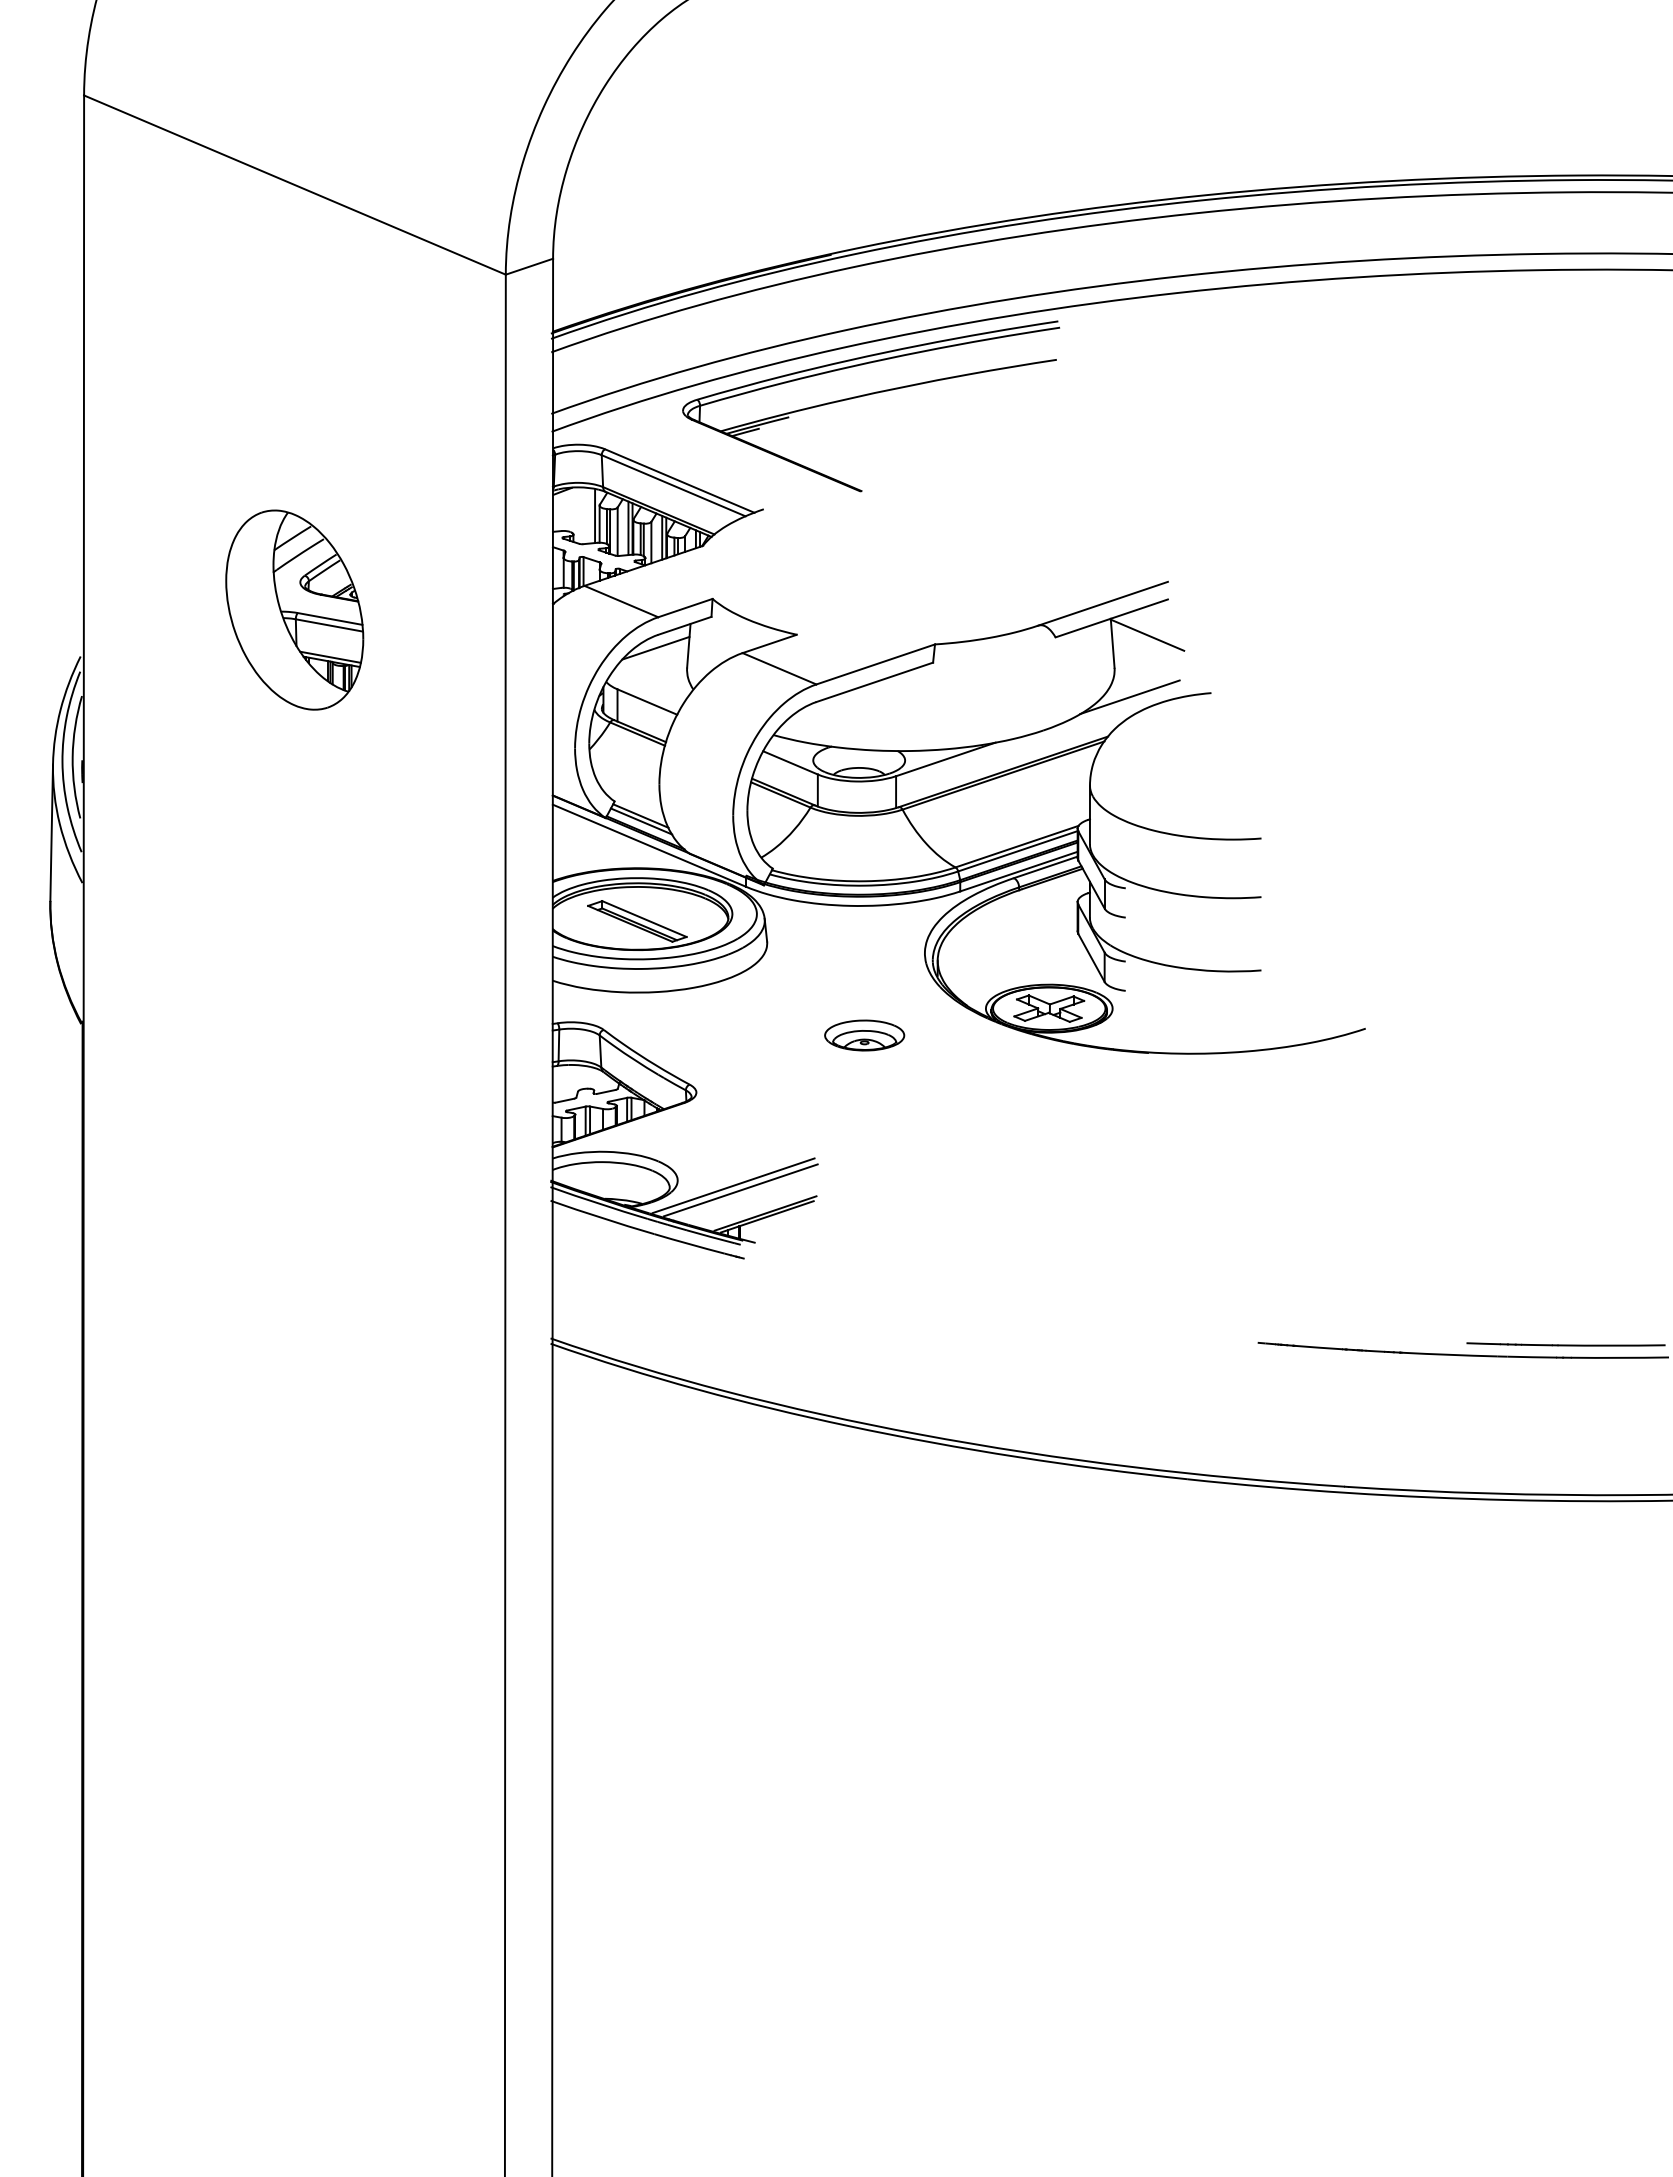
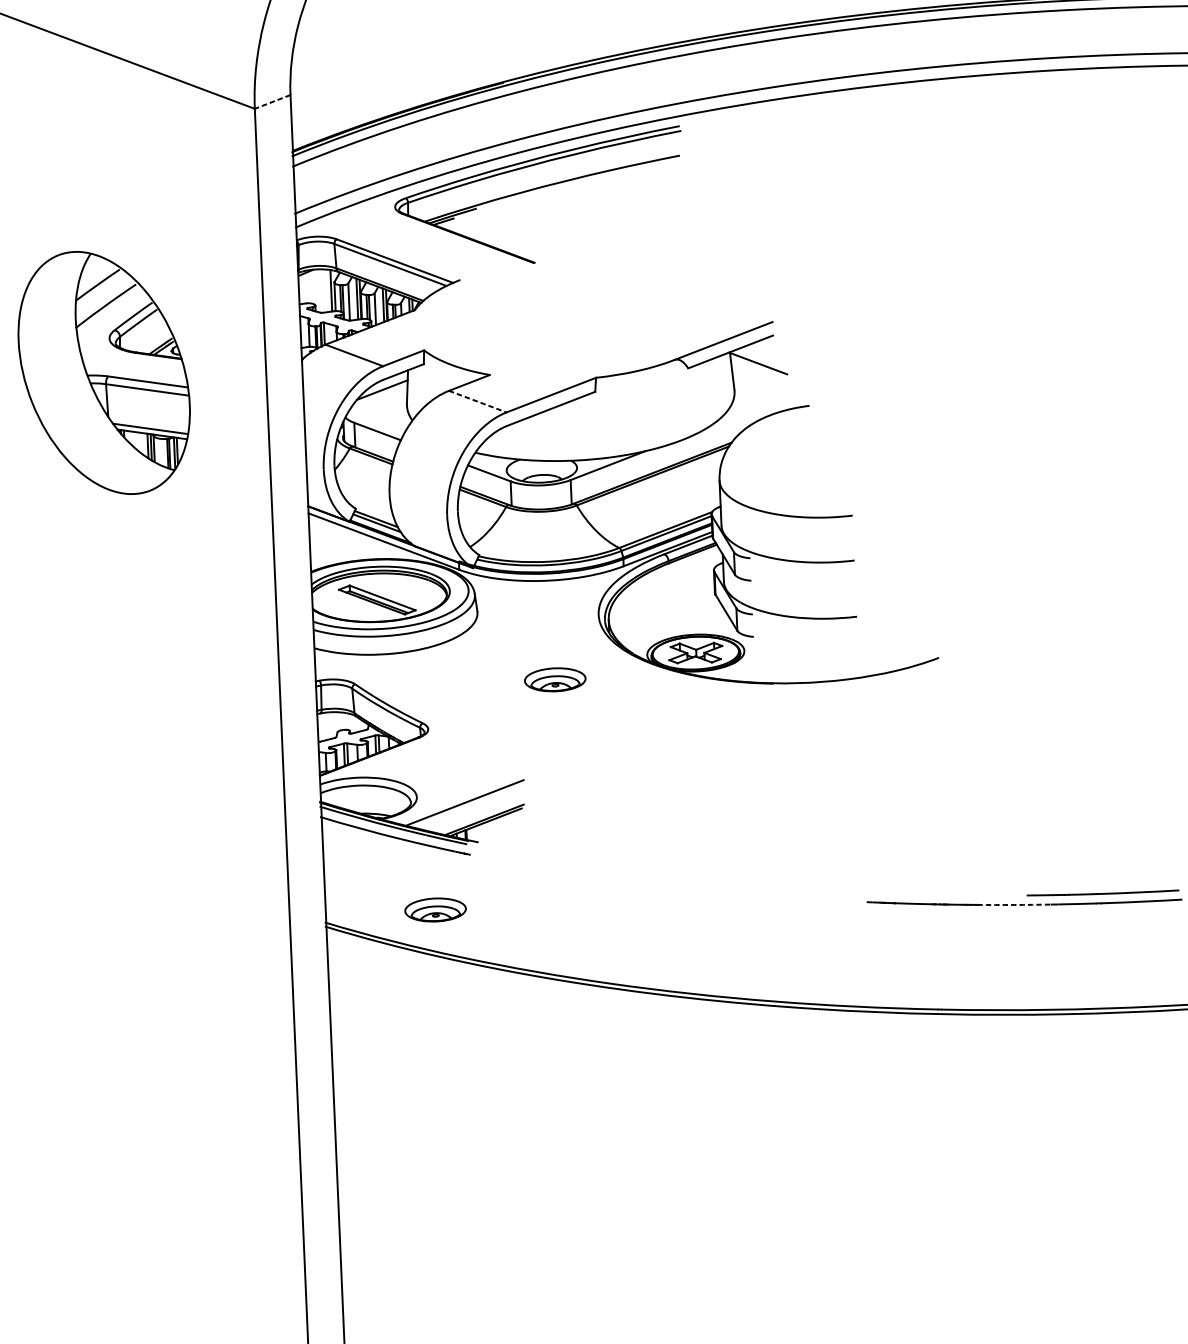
line: (529, 266) -> (272, 101), solid -> dashed
part: (294, 609) -> (104, 372), size x1.6
line: (779, 668) -> (477, 401), solid -> dashed
line: (1129, 697) -> (746, 411), removed
line: (733, 1185) -> (459, 799), removed
part: (695, 1328) -> (435, 910), added
arc: (1449, 1354) -> (1014, 904), solid -> dashed

